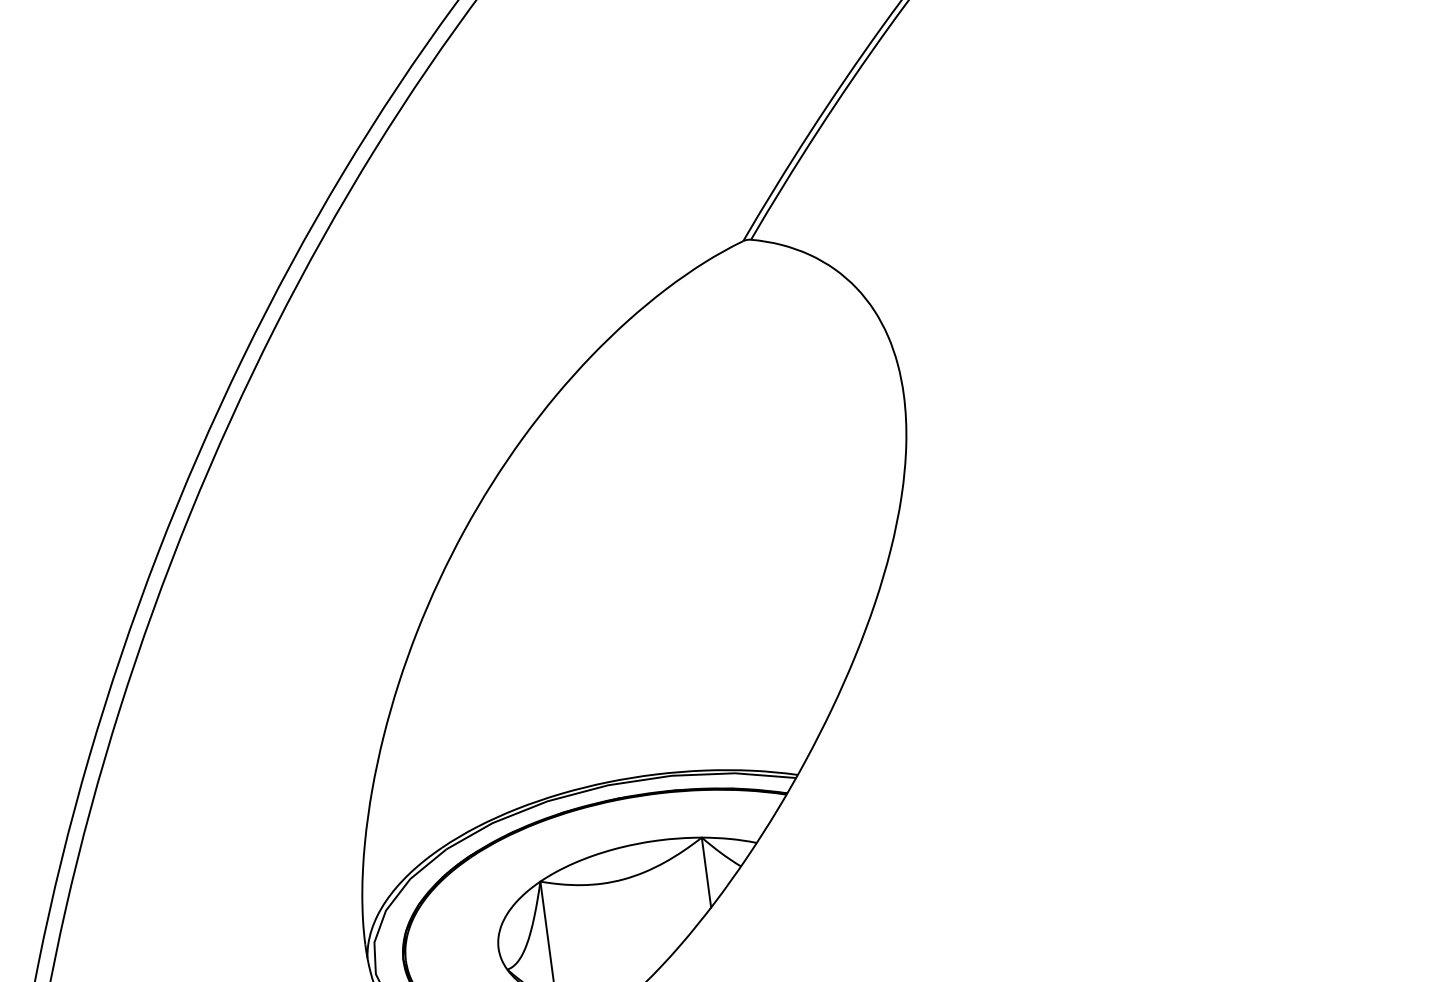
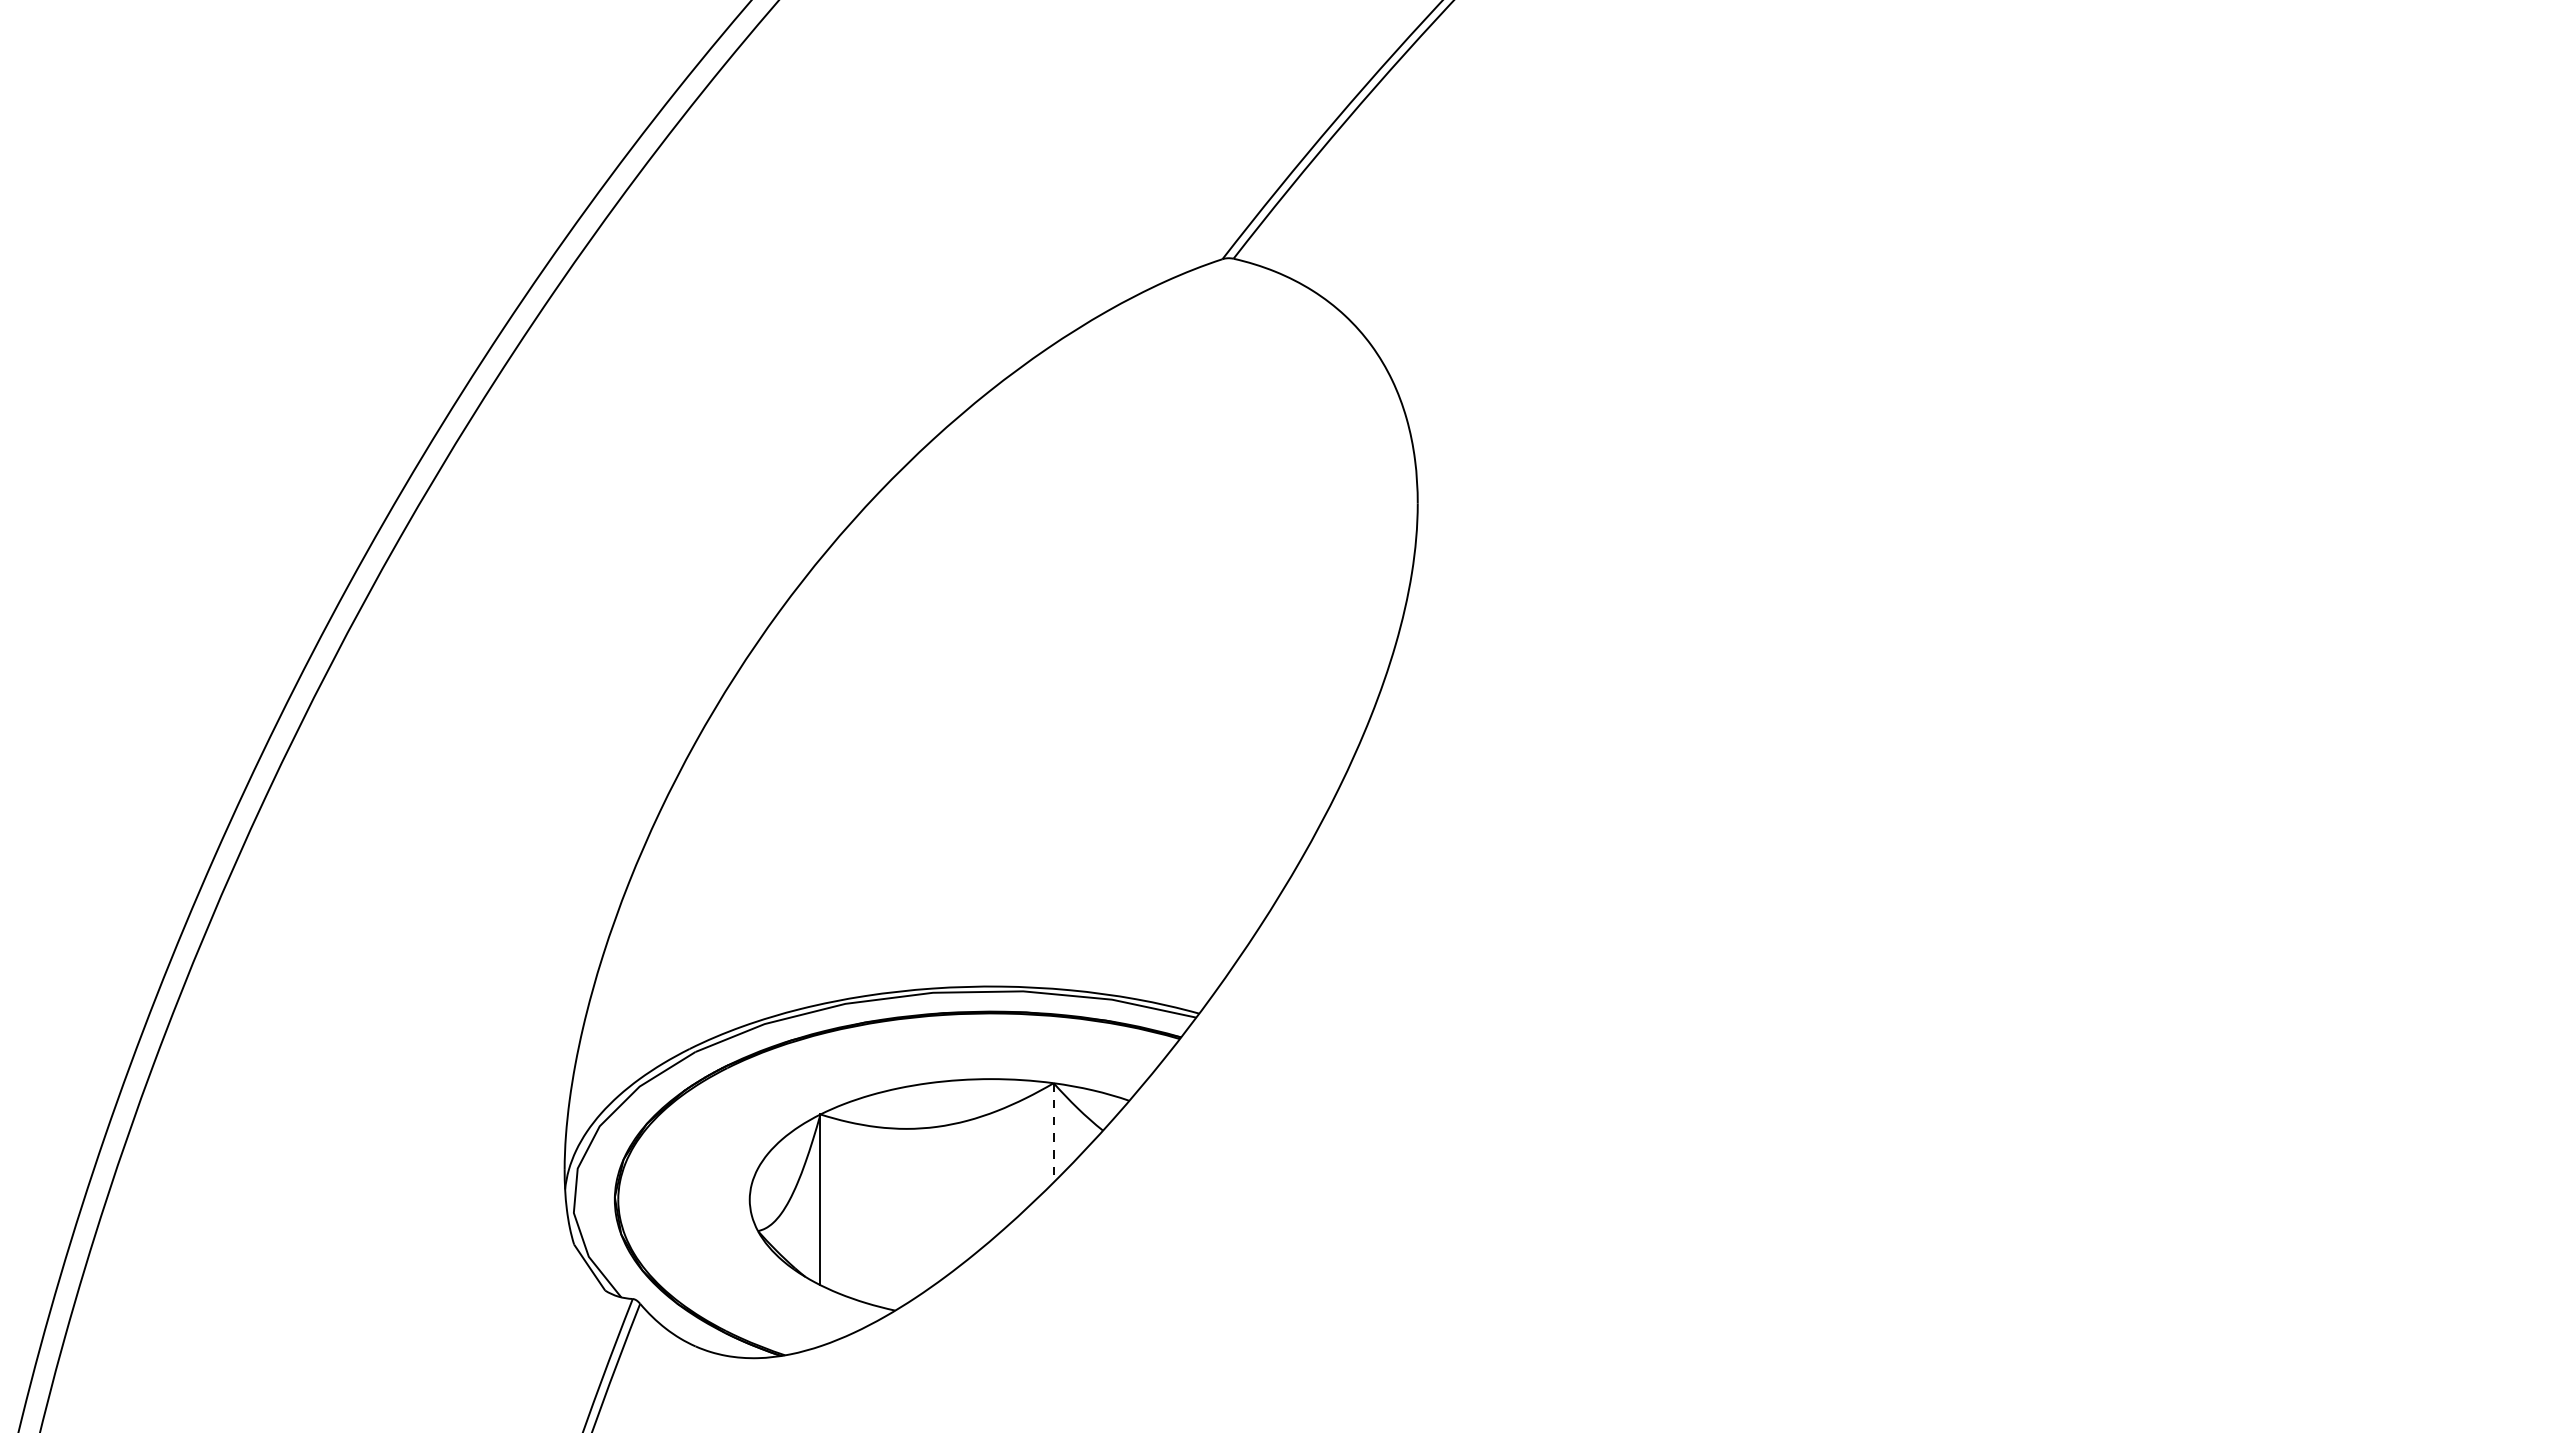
line: (706, 872) -> (1053, 1132), solid -> dashed

